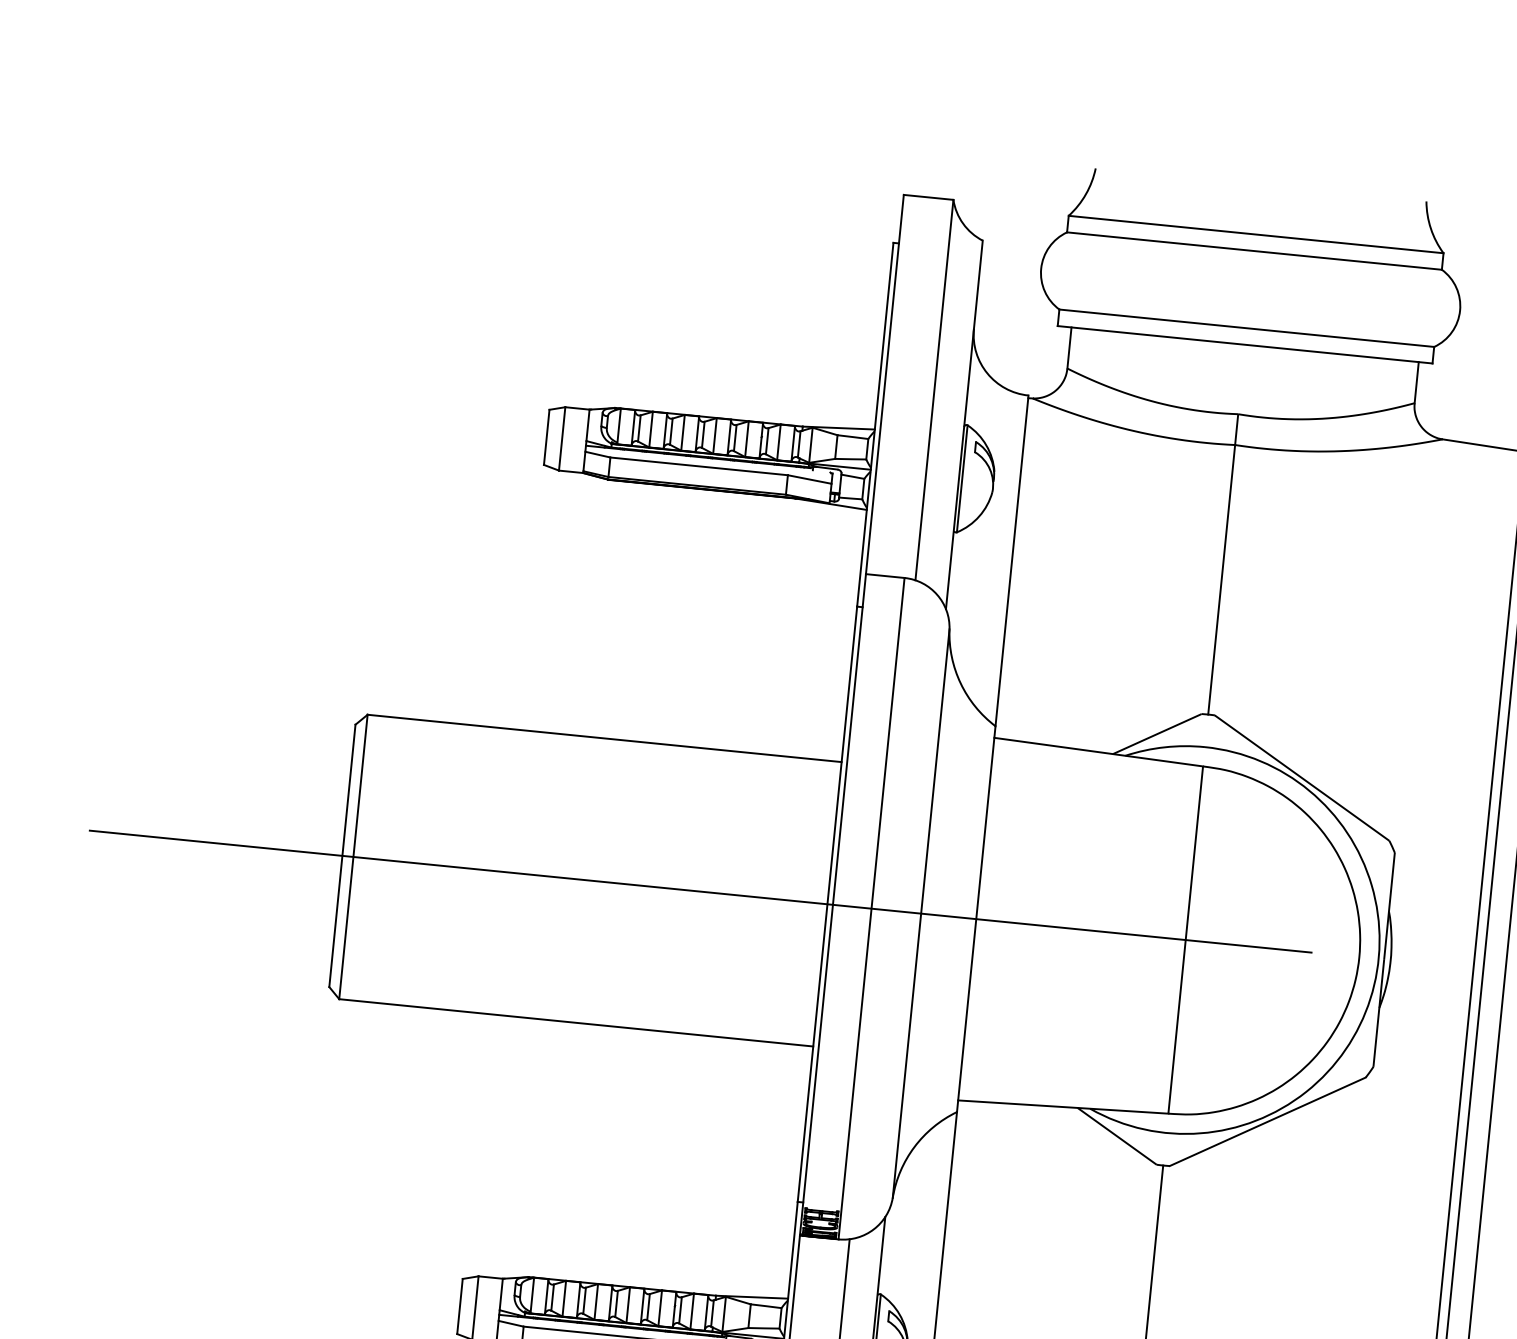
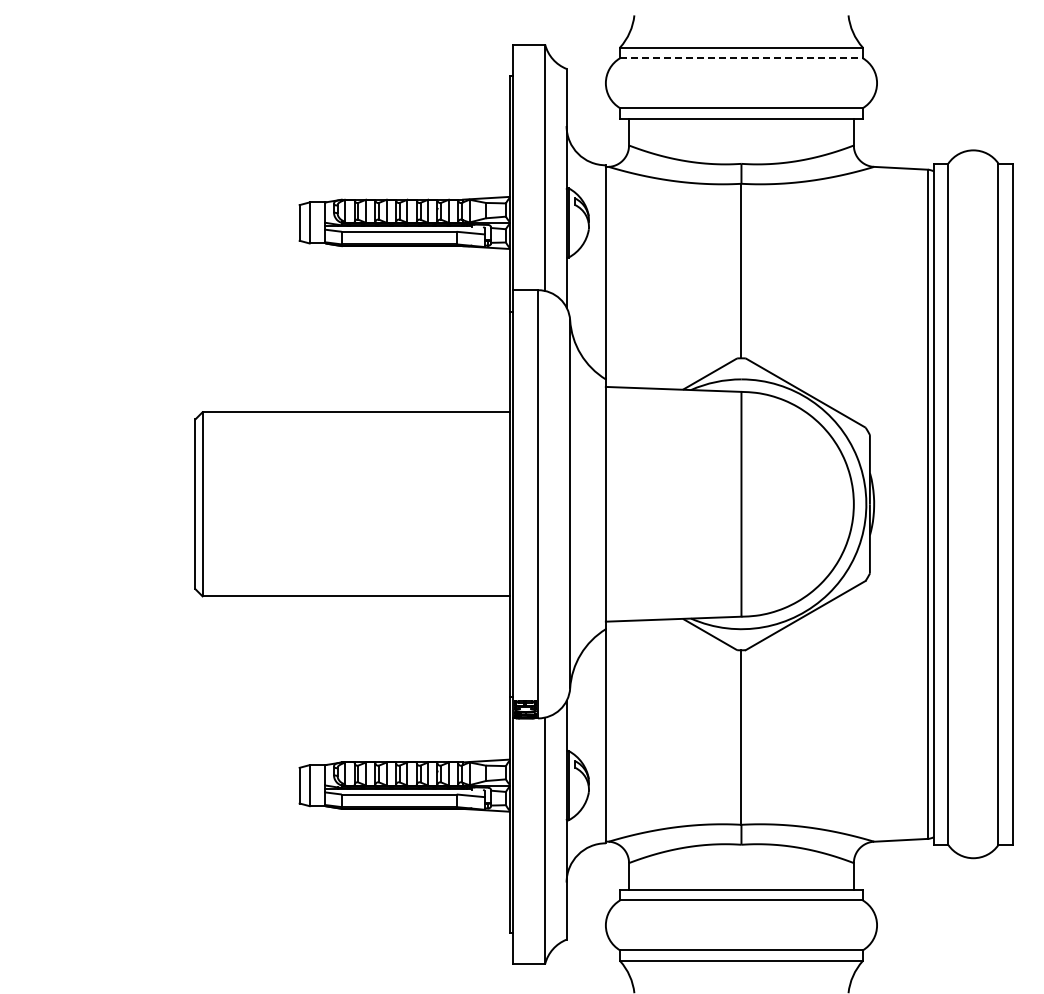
line: (1254, 251) -> (741, 58), solid -> dashed
line: (700, 891) -> (427, 504), removed

